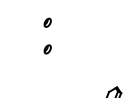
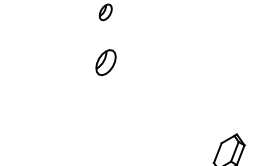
part: (47, 49) -> (105, 62), size x1.6

